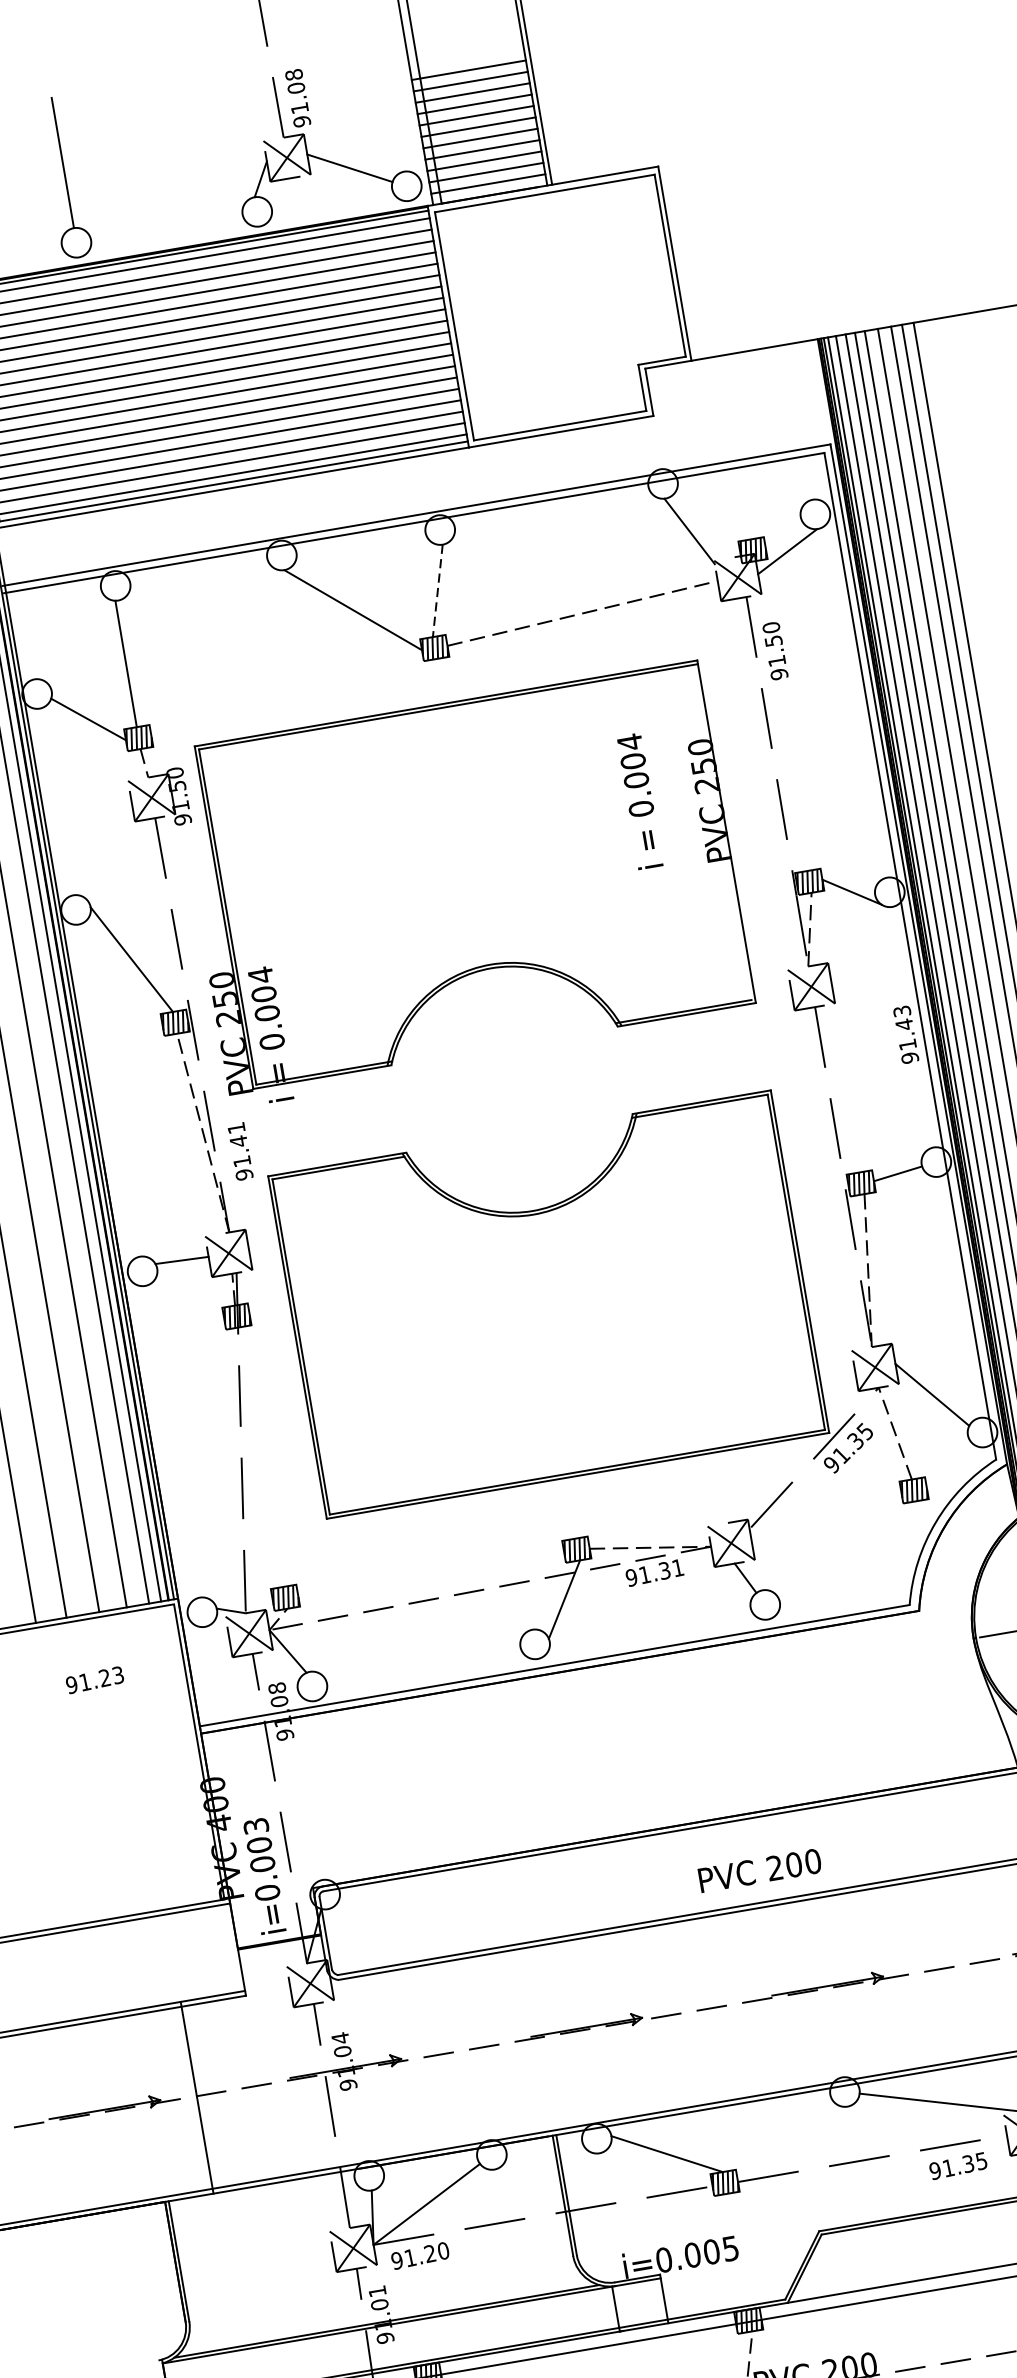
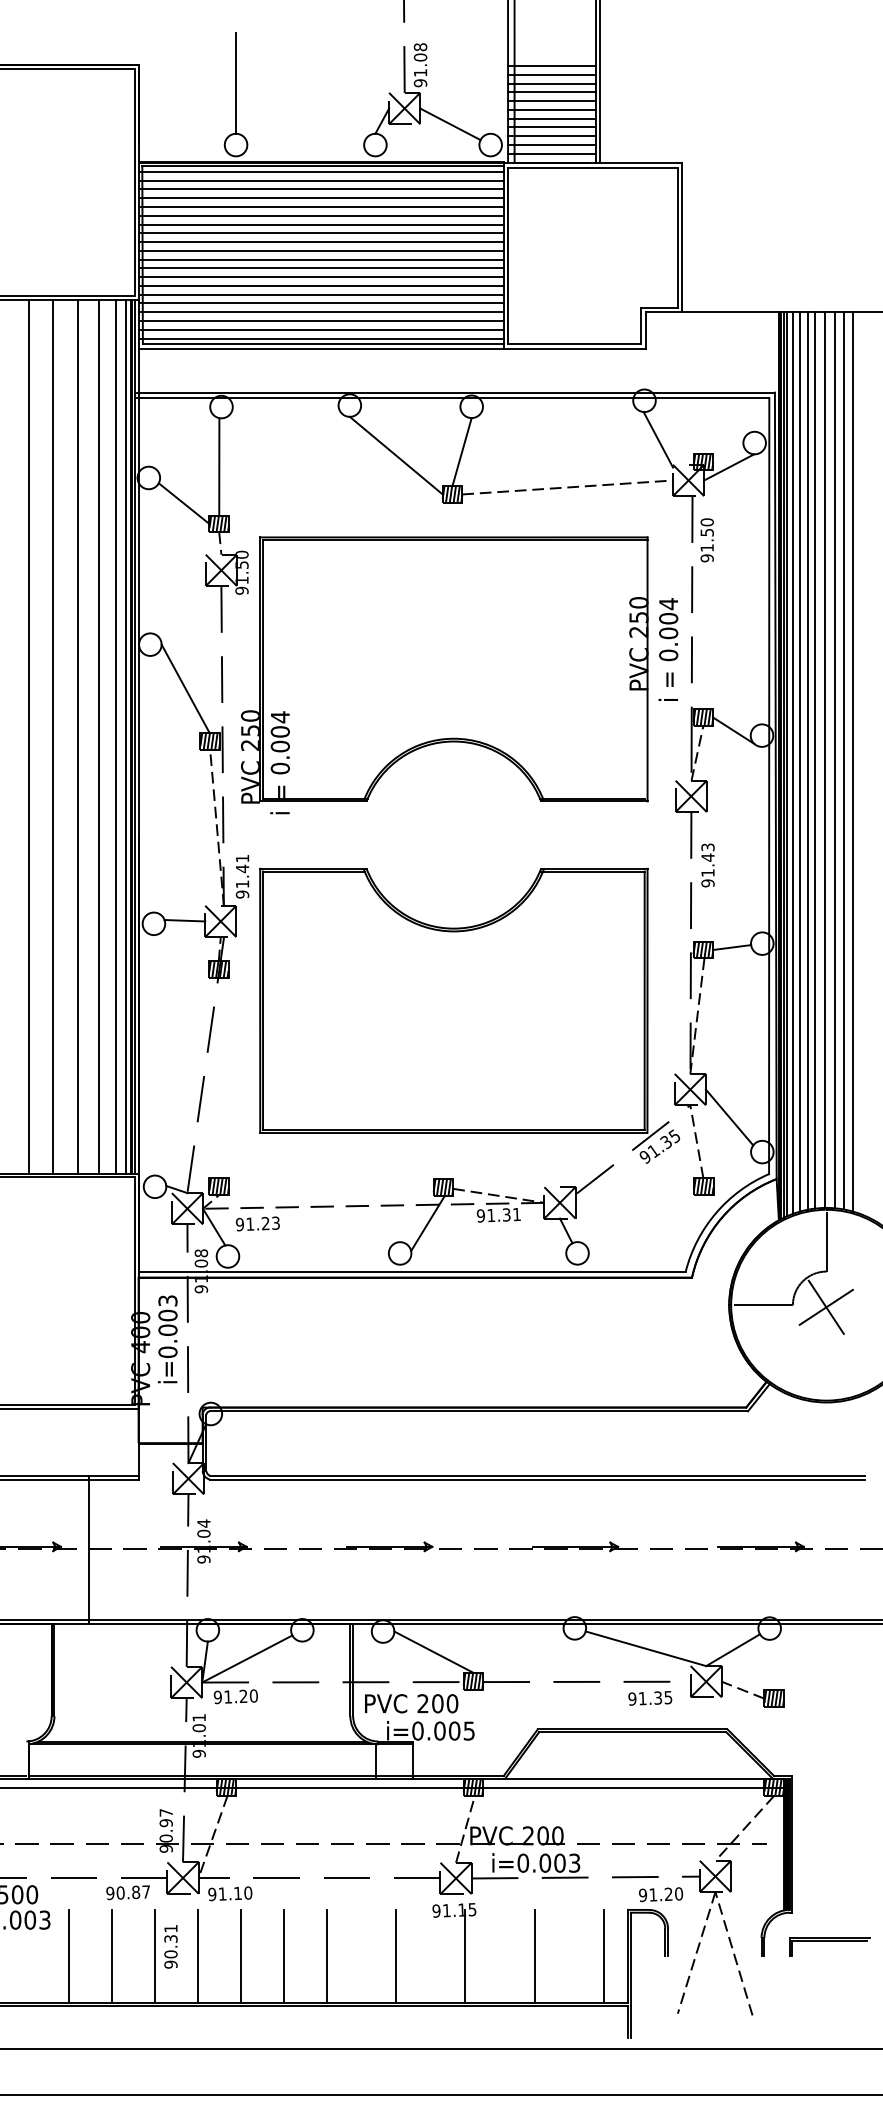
line: (437, 591) -> (461, 452), dashed -> solid
text: (639, 801) -> (668, 649), moved
text: (905, 1034) -> (707, 865), moved
text: (240, 1151) -> (242, 876), moved
text: (94, 1679) -> (257, 1223), moved
text: (759, 1870) -> (411, 1703), moved
text: (264, 1876) -> (167, 1339), moved

